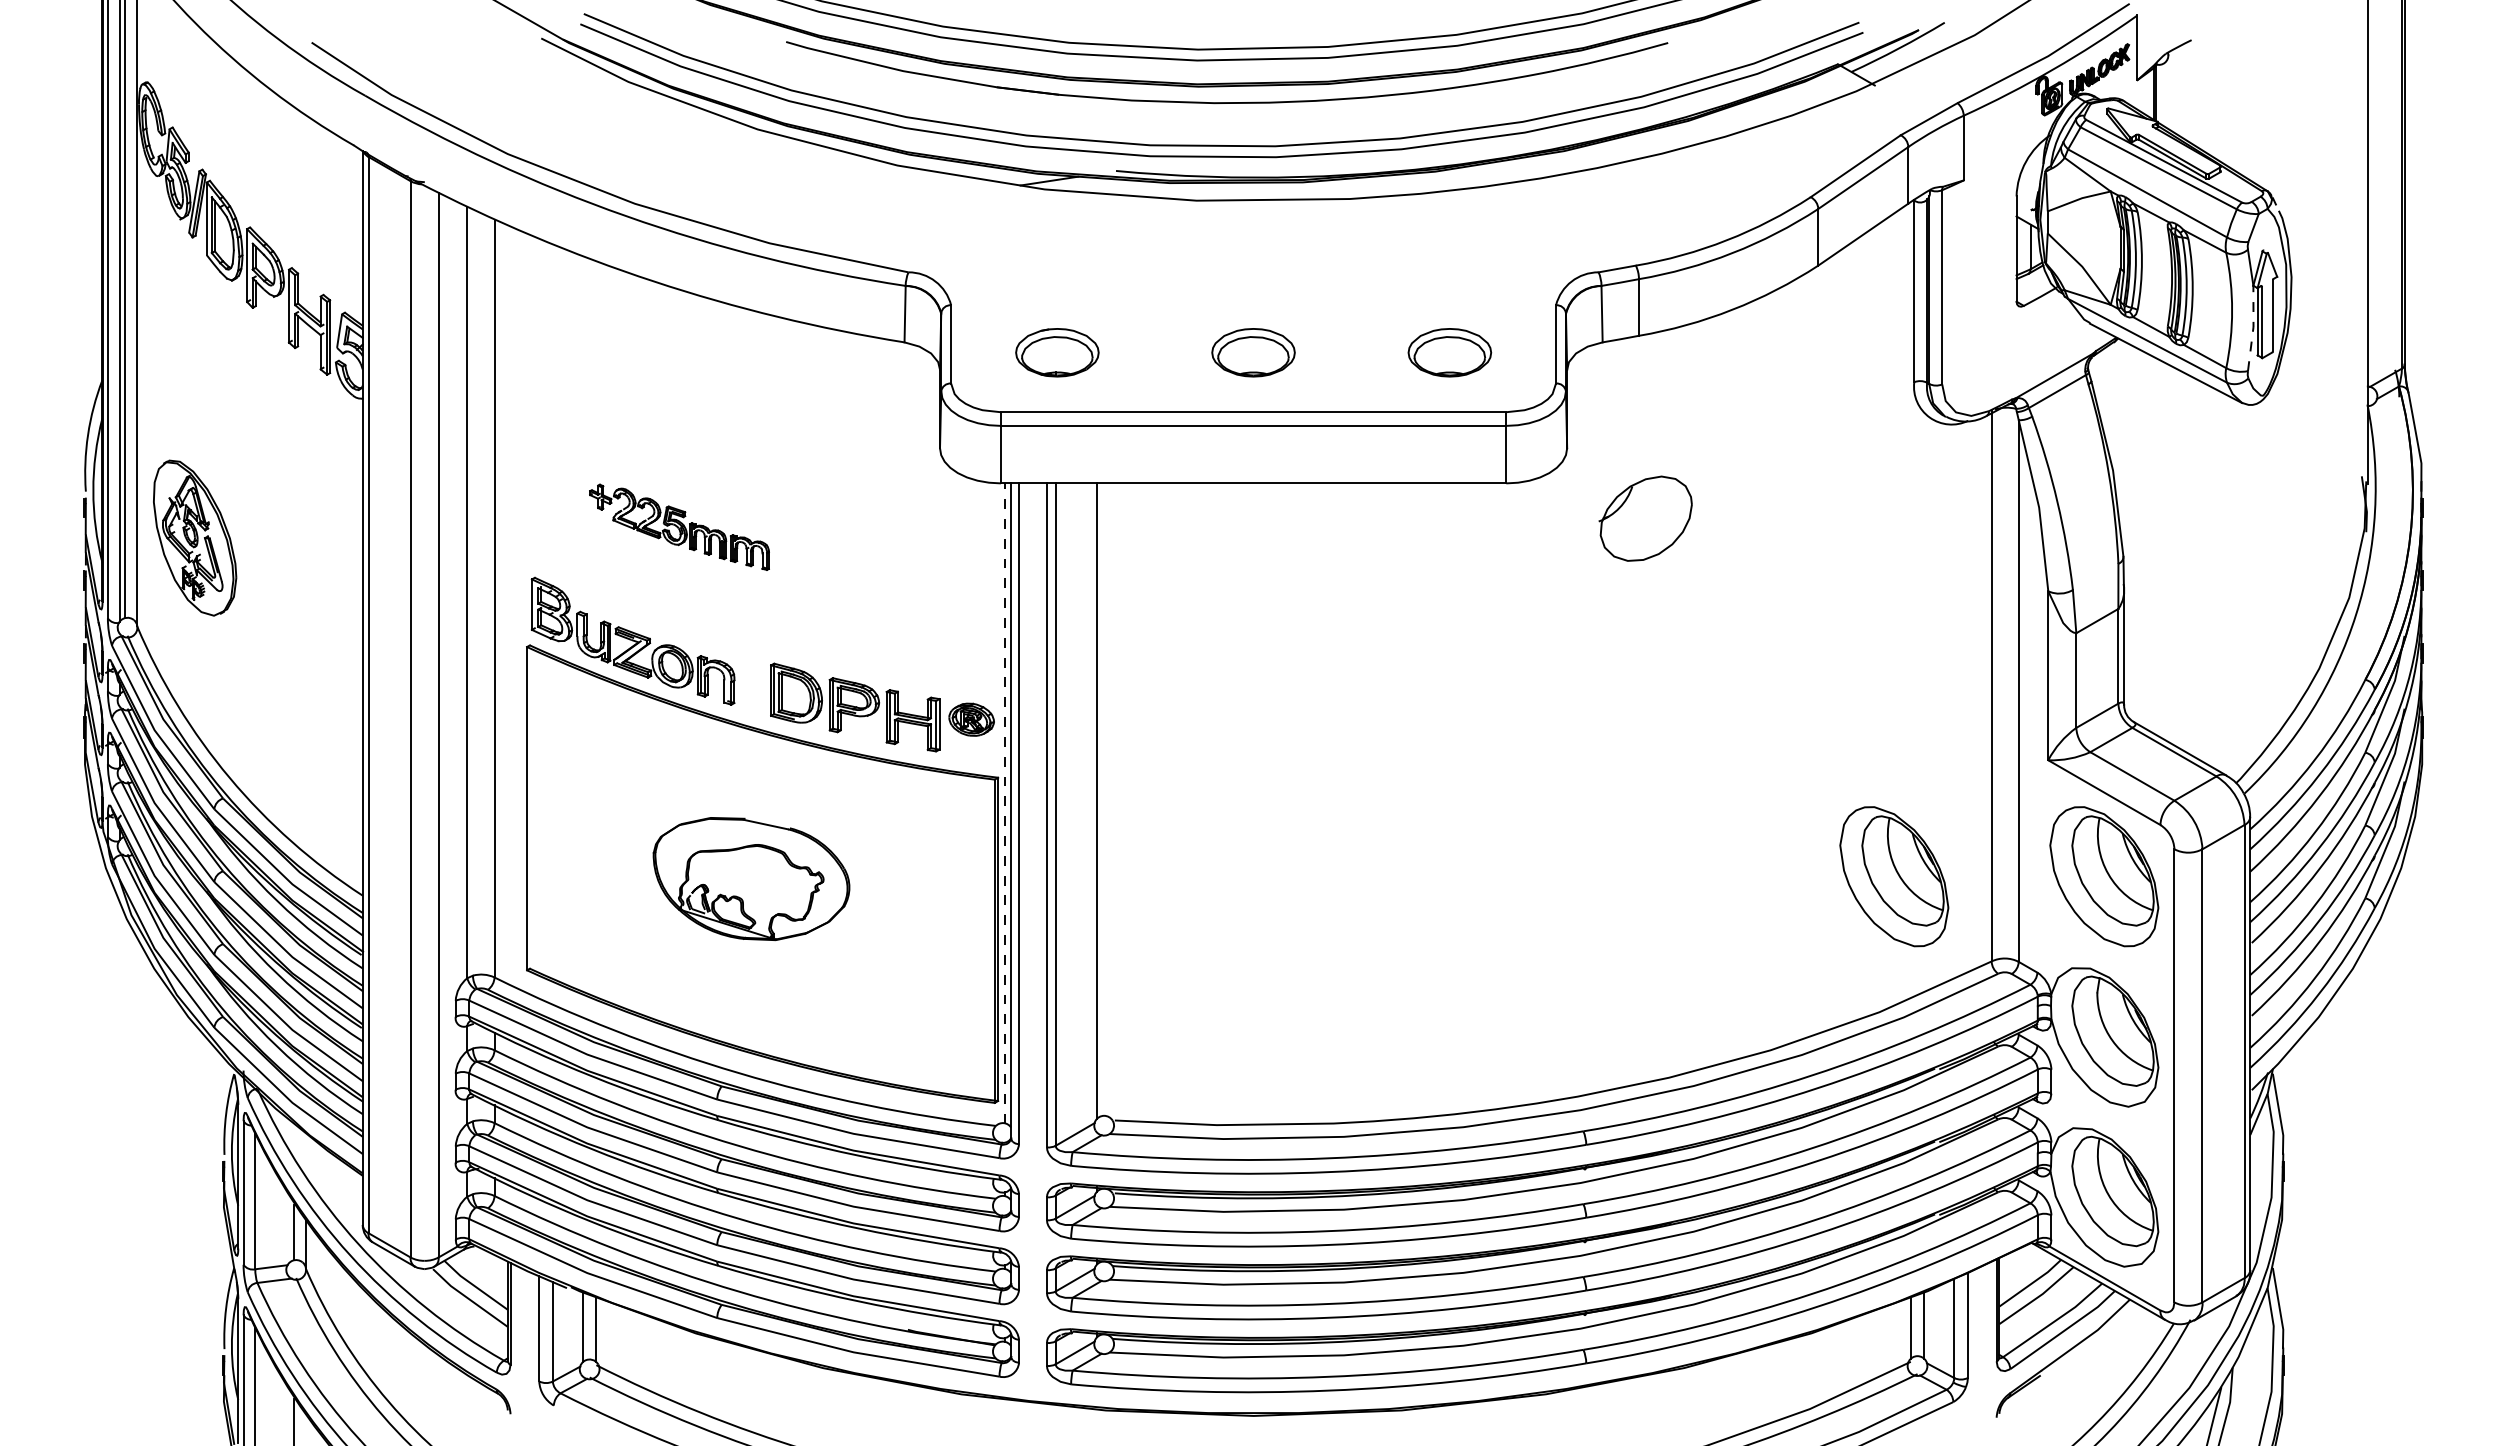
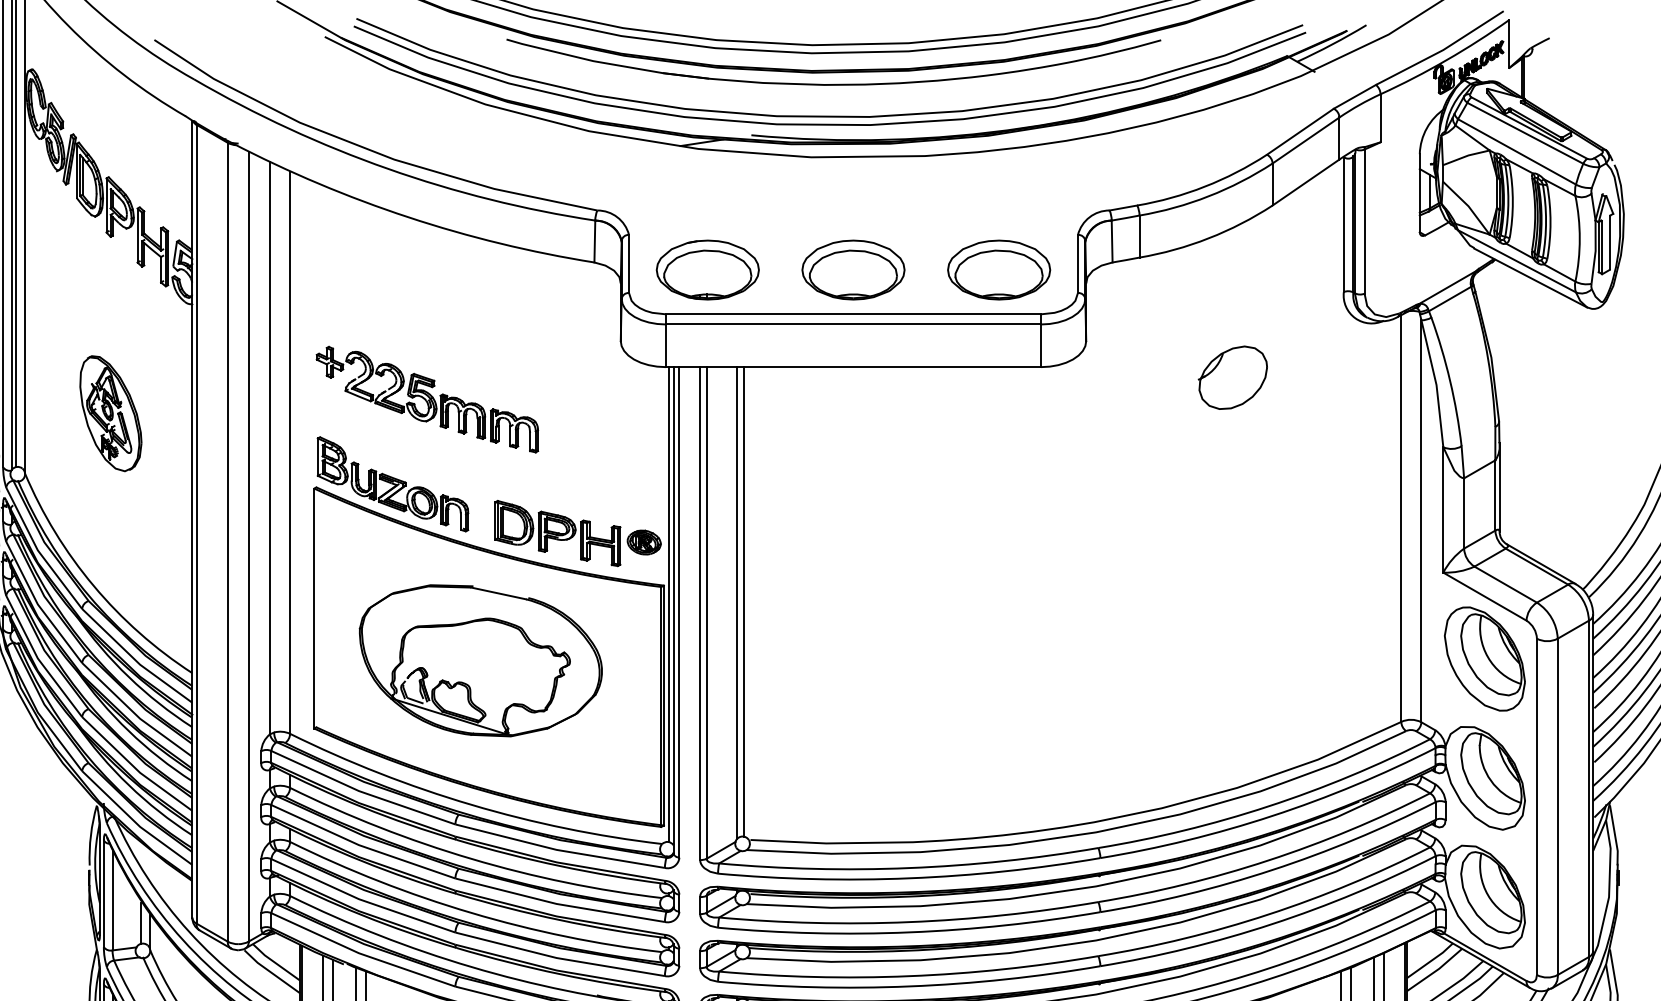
line: (2253, 328) -> (1595, 252), dashed -> solid
part: (1057, 352) -> (707, 269), size x1.67
part: (1253, 352) -> (853, 269), size x1.67
part: (1449, 352) -> (998, 269), size x1.67
part: (1645, 518) -> (1232, 377), moved
part: (679, 527) -> (427, 399), size x1.67
part: (195, 537) -> (111, 413), moved
line: (1105, 799) -> (743, 601), added
line: (1005, 802) -> (669, 603), dashed -> solid
part: (1894, 876) -> (1329, 658), removed
part: (751, 878) -> (480, 660), size x1.67

